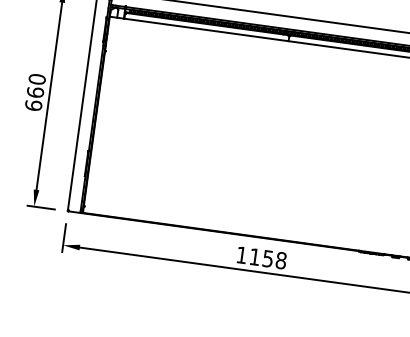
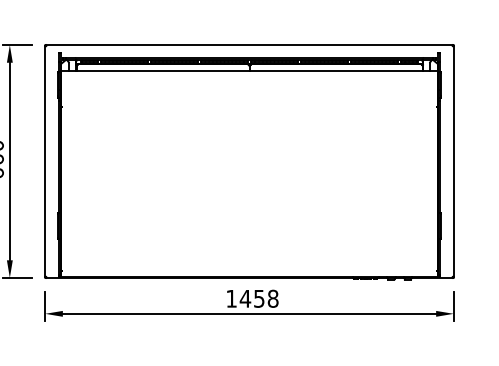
text: (255, 256) -> (245, 298), 1158 -> 1458

